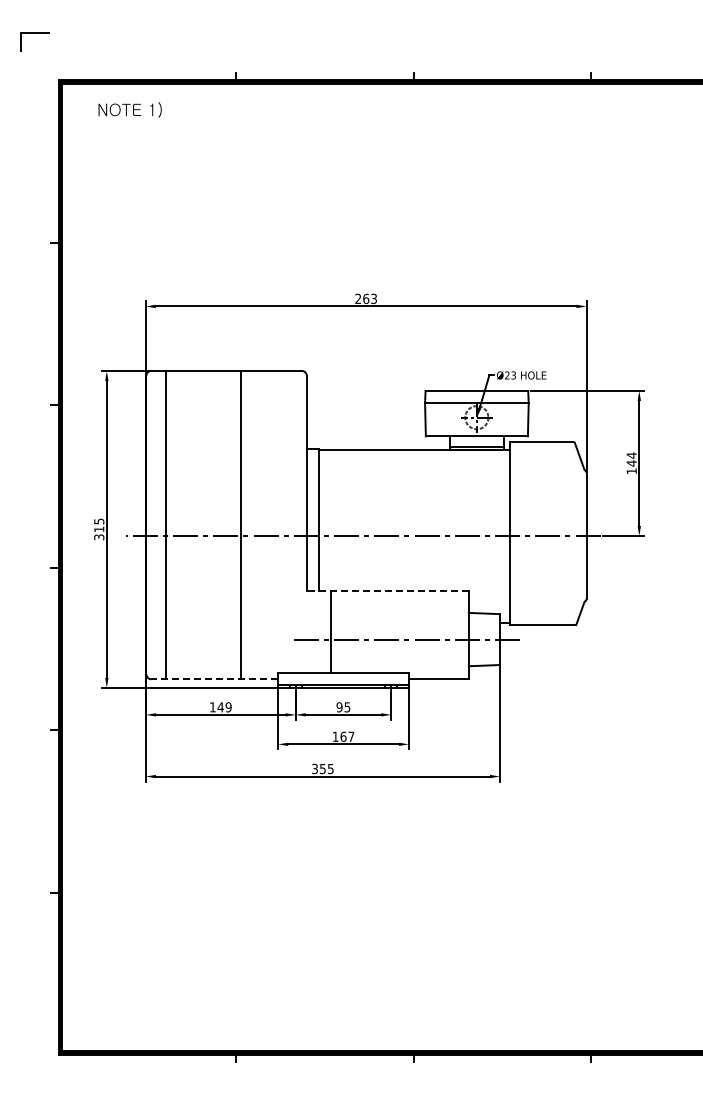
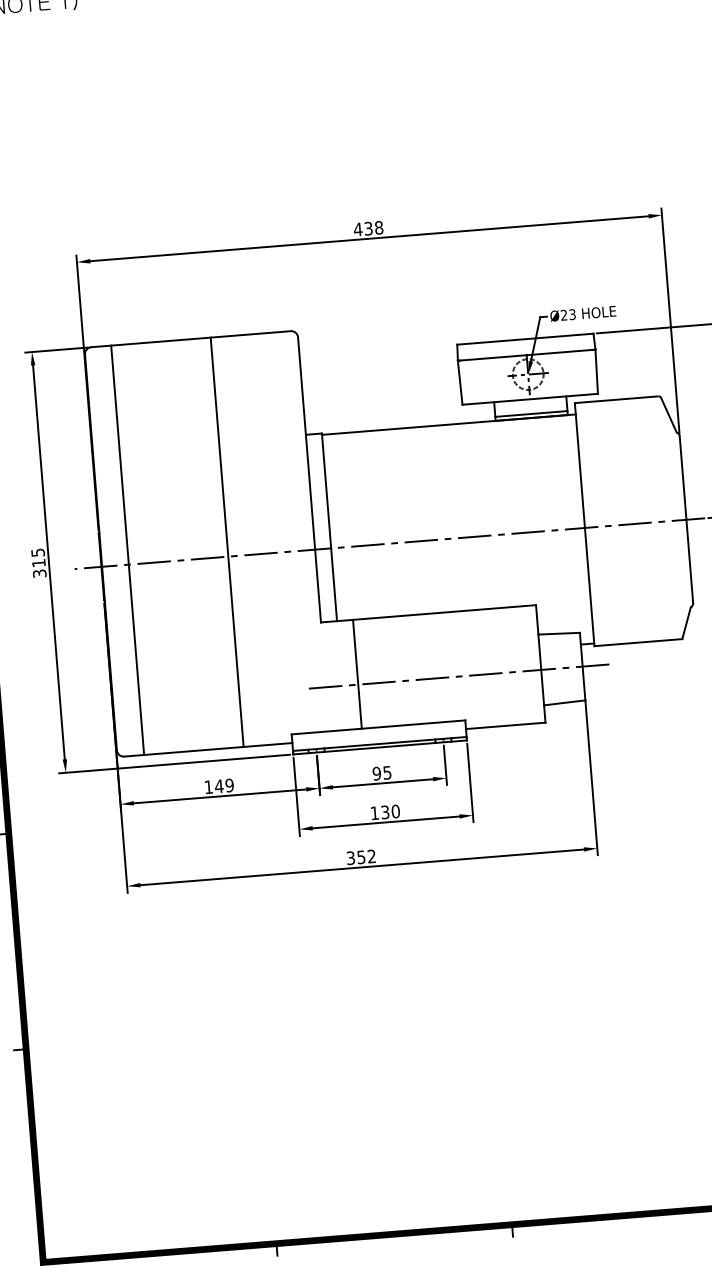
text: (366, 298) -> (368, 228), 263 -> 438
line: (387, 590) -> (428, 613), dashed -> solid
line: (214, 679) -> (207, 750), dashed -> solid
text: (347, 736) -> (390, 811), 167 -> 130
text: (330, 768) -> (371, 855), 355 -> 352

